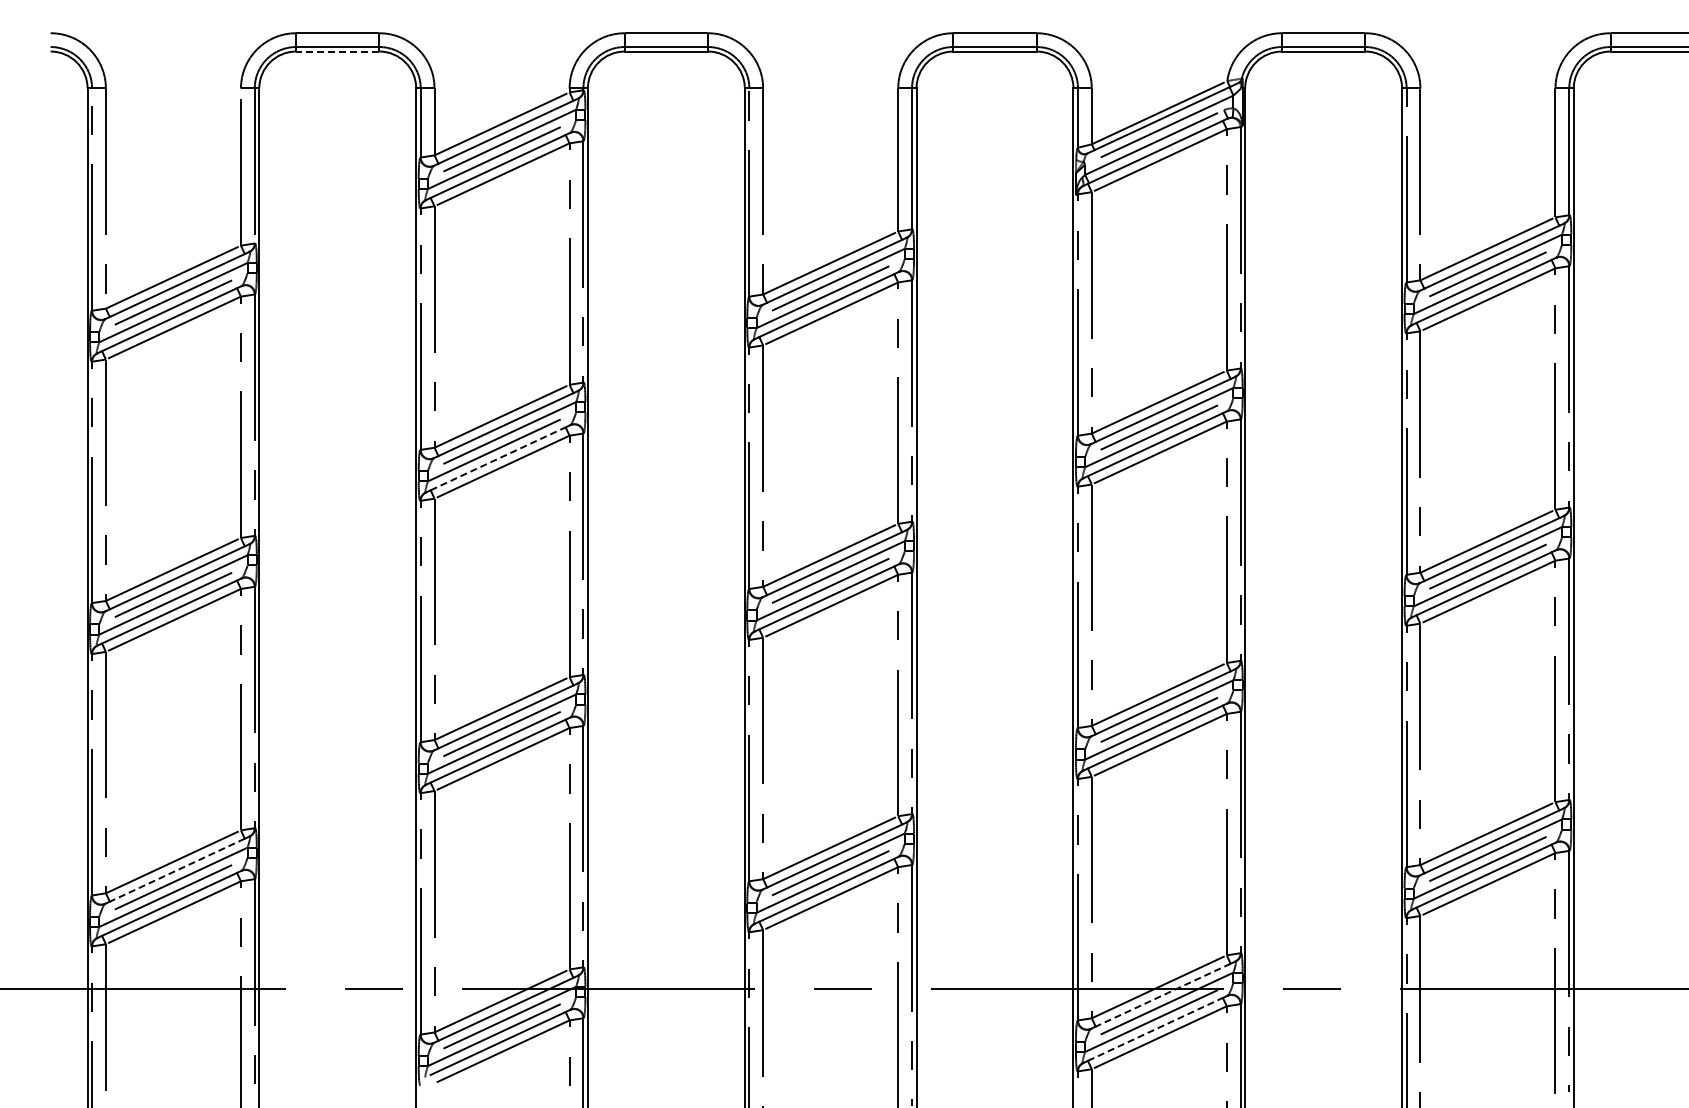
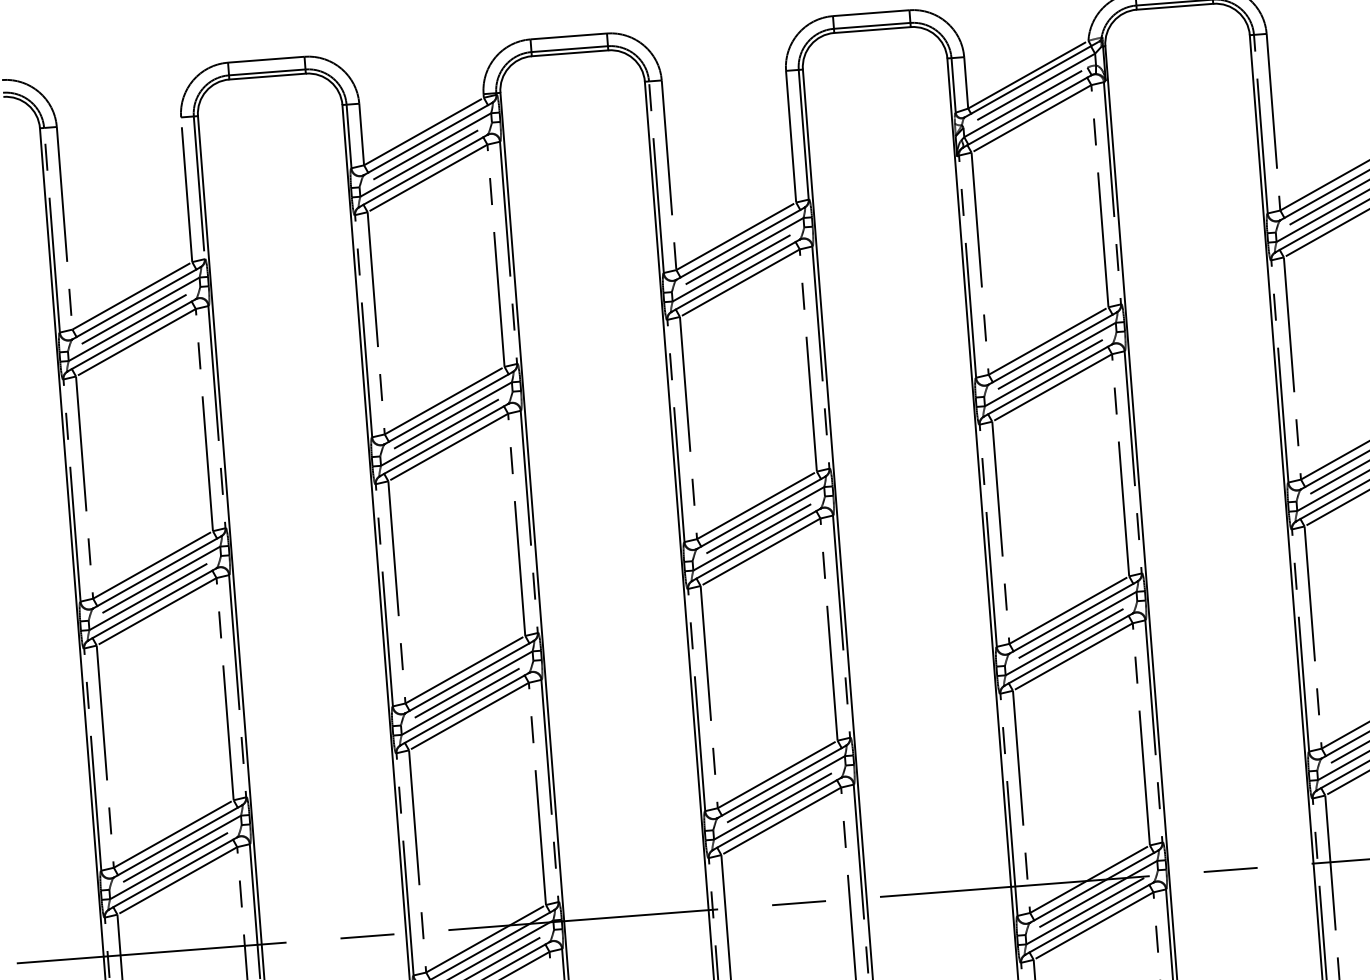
line: (337, 51) -> (267, 76), dashed -> solid
line: (498, 458) -> (444, 439), dashed -> solid
line: (176, 870) -> (177, 841), dashed -> solid
line: (1162, 995) -> (1093, 886), dashed -> solid
line: (1155, 1029) -> (1089, 918), dashed -> solid

